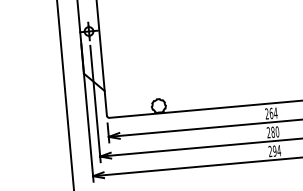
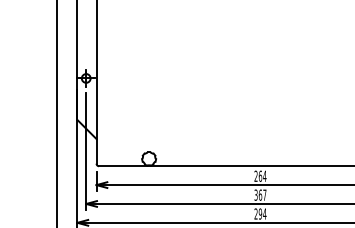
text: (273, 131) -> (260, 194), 280 -> 367

